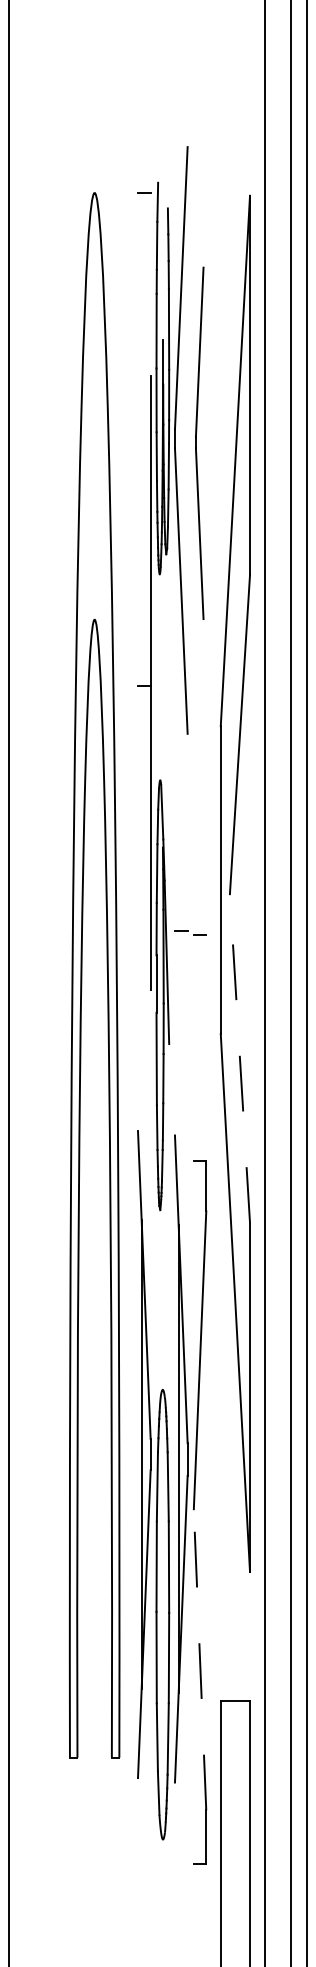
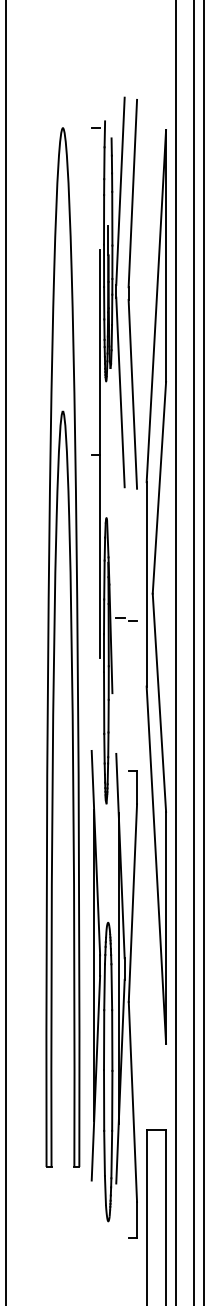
part: (199, 443) -> (132, 294), size x1.67
line: (240, 1058) -> (159, 702), dashed -> solid
line: (199, 1659) -> (132, 1101), dashed -> solid

